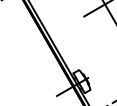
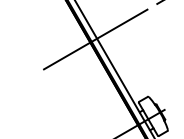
line: (48, 36) -> (95, 38), added

